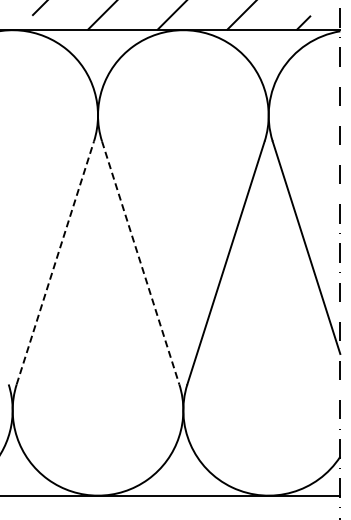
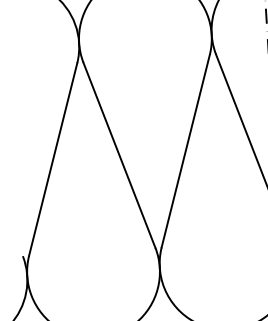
line: (55, 262) -> (53, 159), dashed -> solid
line: (140, 262) -> (119, 155), dashed -> solid

